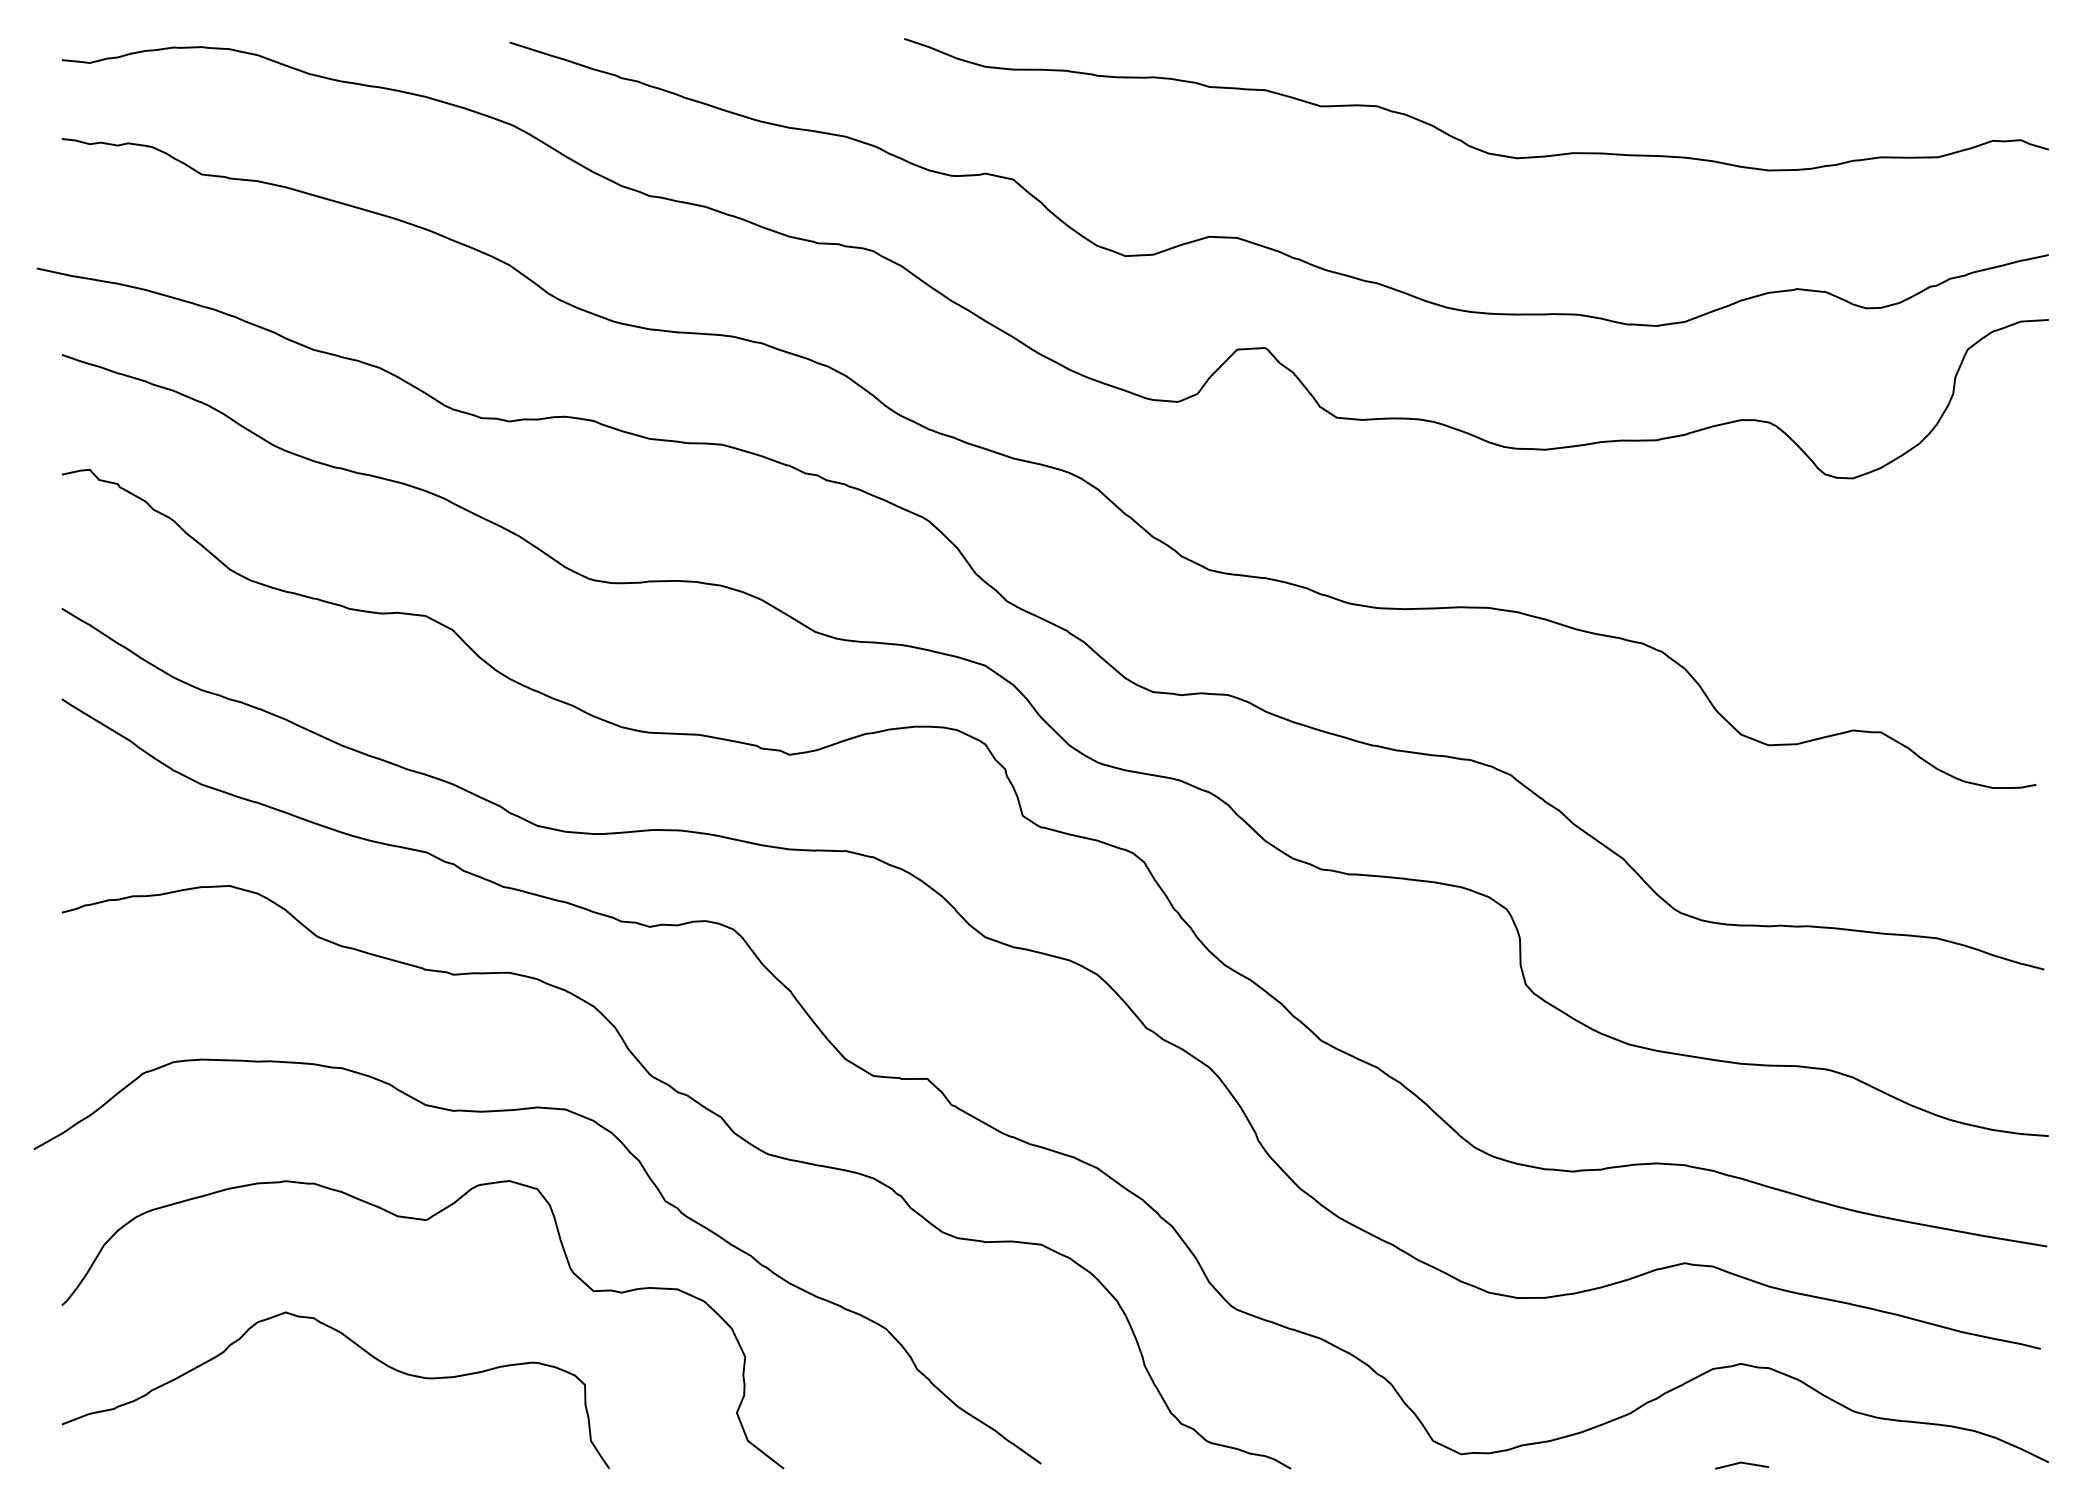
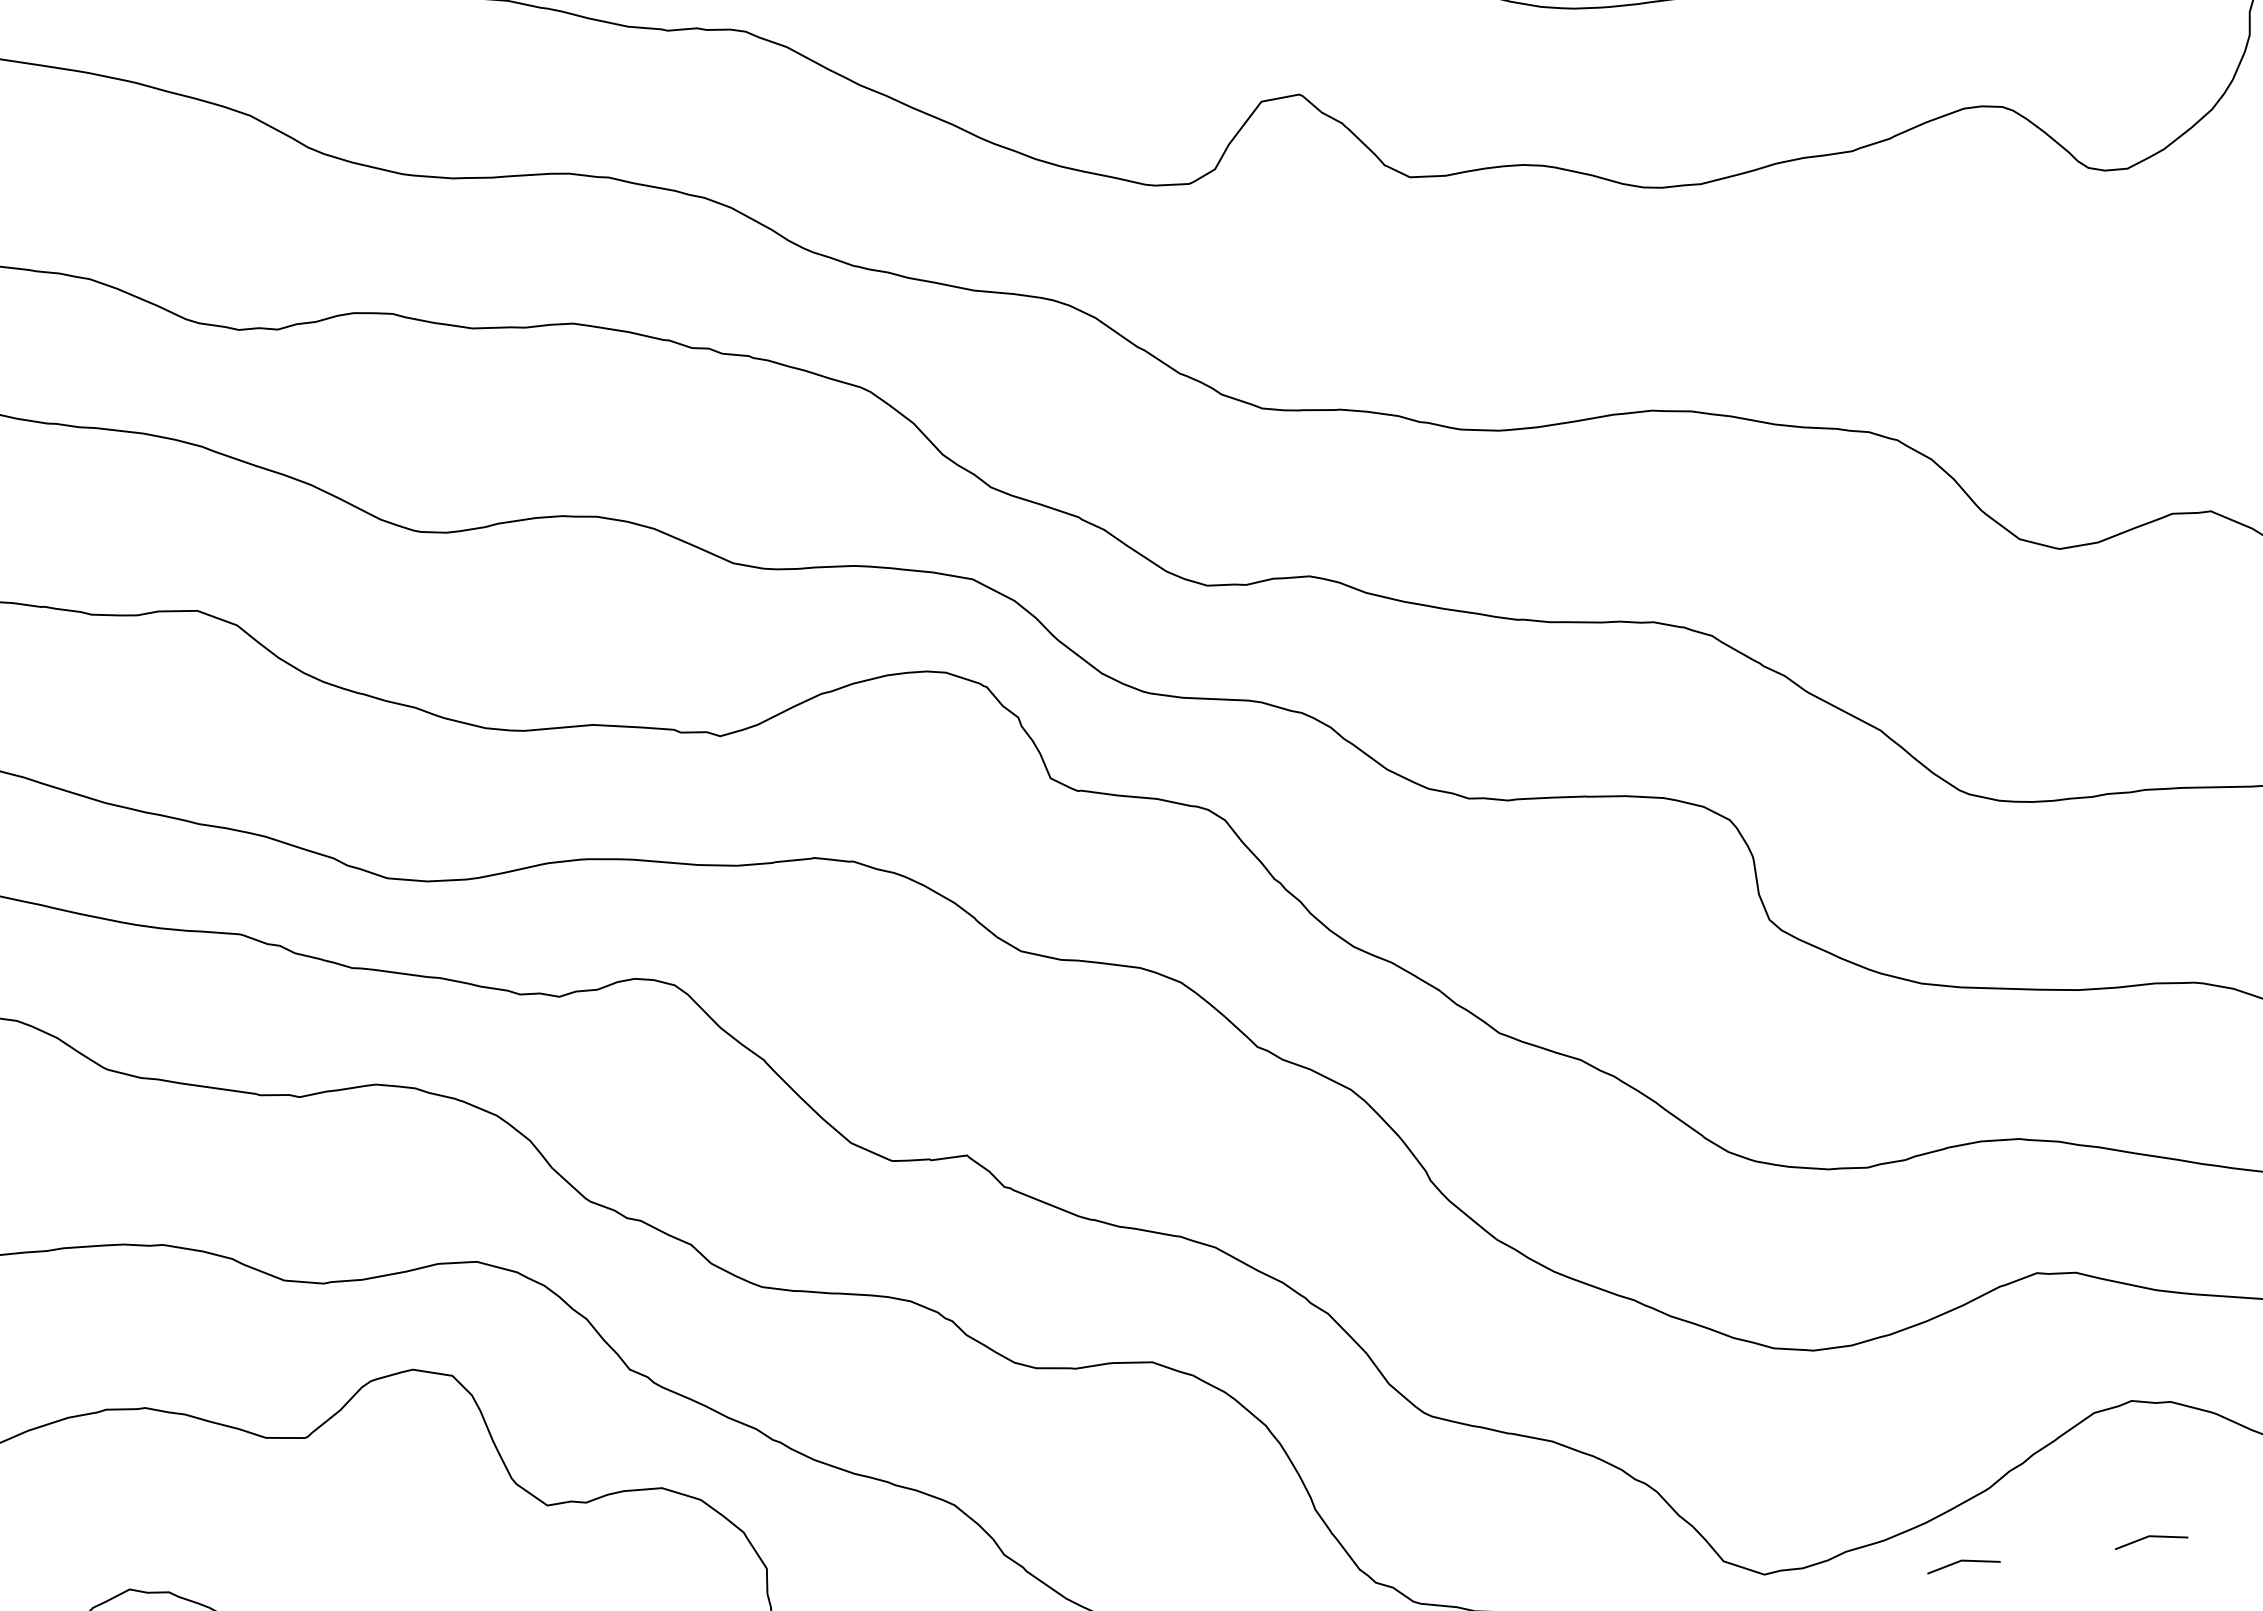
line: (1604, 1463) -> (1962, 1561), added

